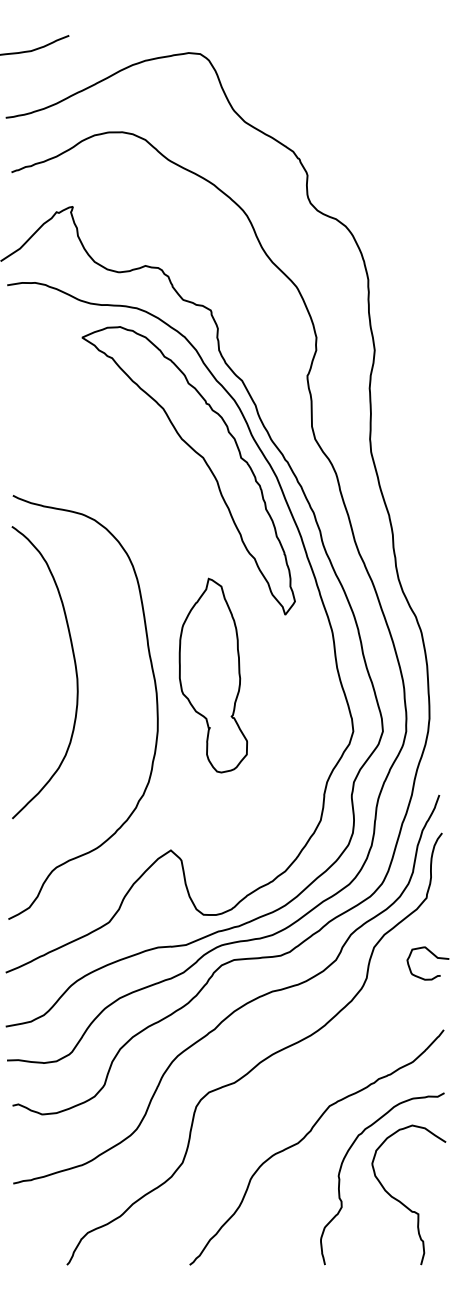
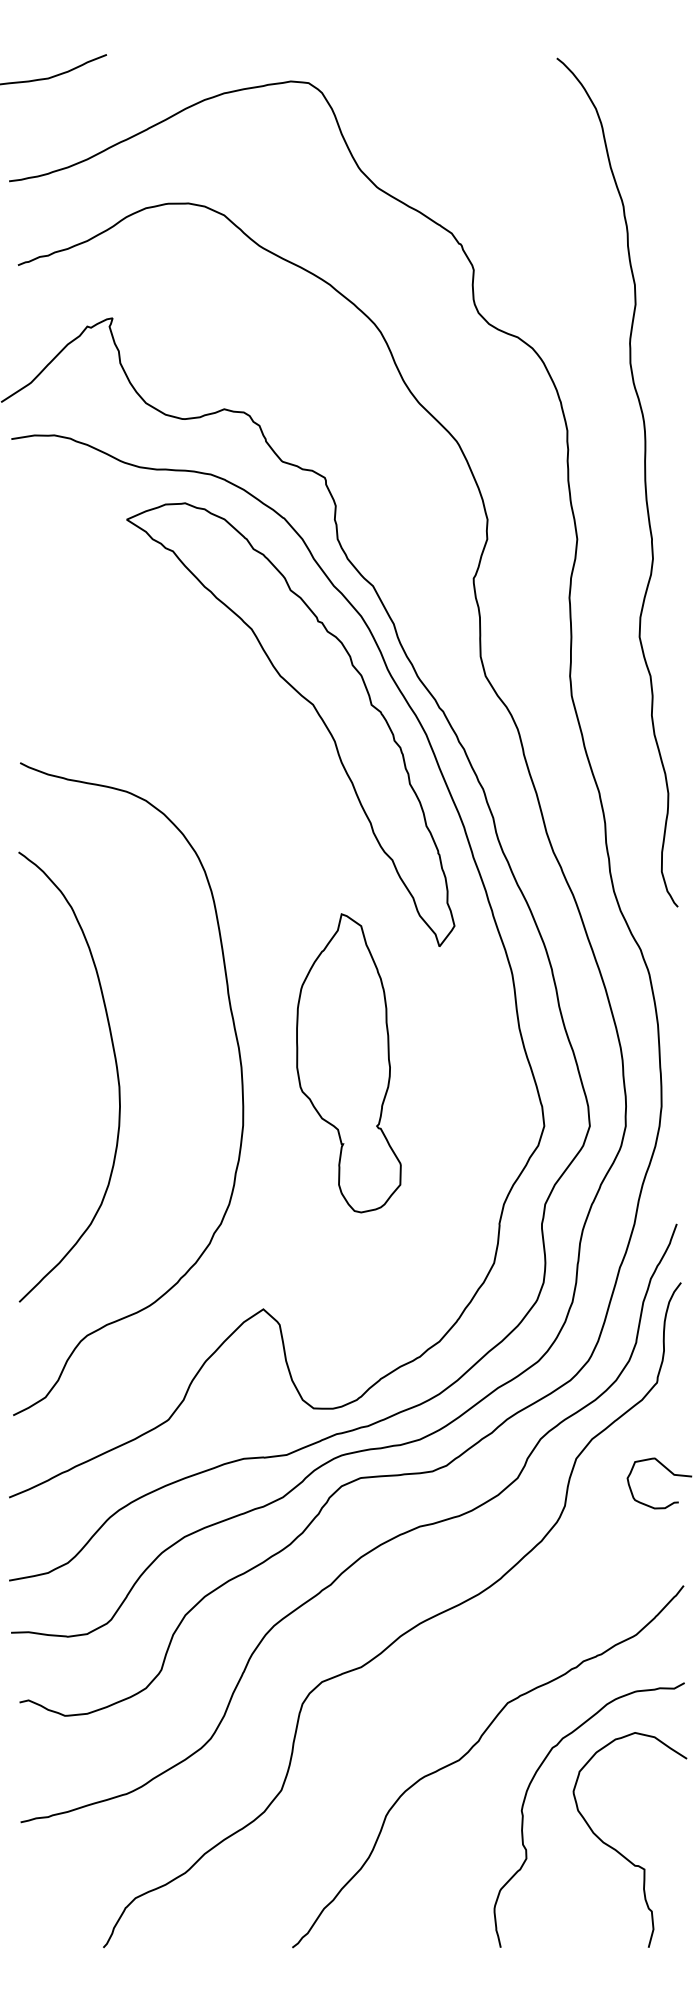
curve: (418, 313) -> (644, 482), added
curve: (74, 666) -> (114, 1067), moved
part: (213, 675) -> (349, 1063), moved

